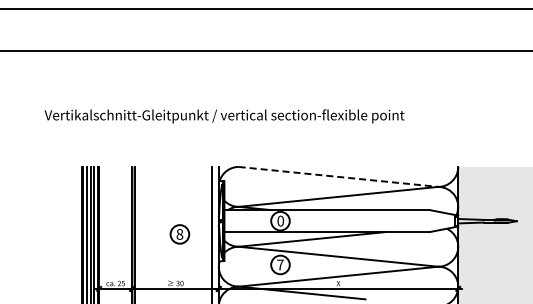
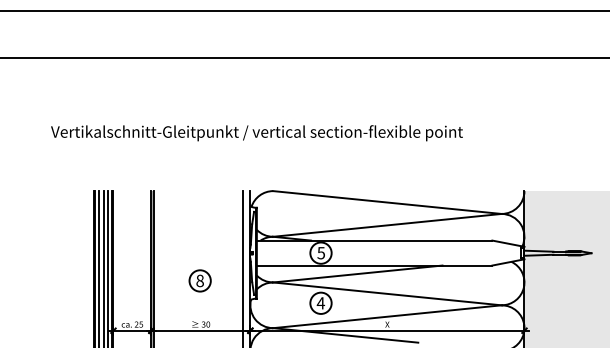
line: (339, 176) -> (388, 202), dashed -> solid
text: (280, 220) -> (321, 252), 0 -> 5
part: (179, 234) -> (199, 281), moved
text: (279, 264) -> (319, 302), 7 -> 4

